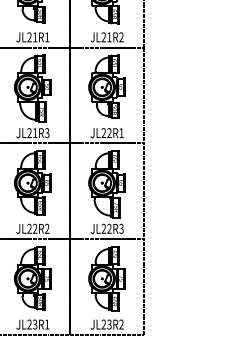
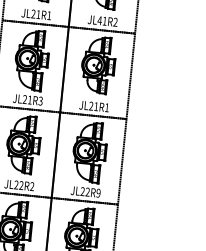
text: (103, 37) -> (99, 20), JL21R2 -> JL41R2
text: (109, 132) -> (96, 106), JL22R1 -> JL21R1
text: (121, 228) -> (98, 192), JL22R3 -> JL22R9

